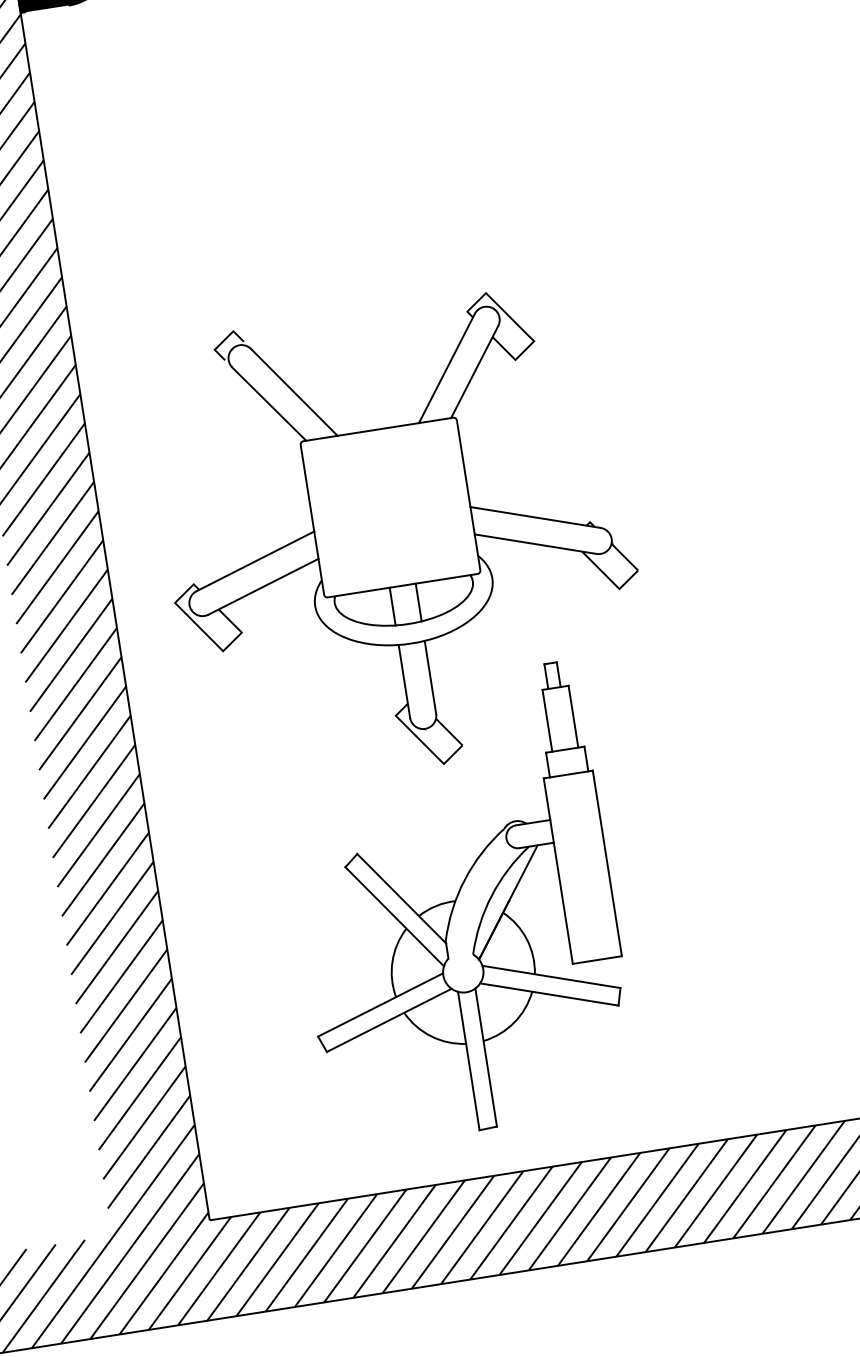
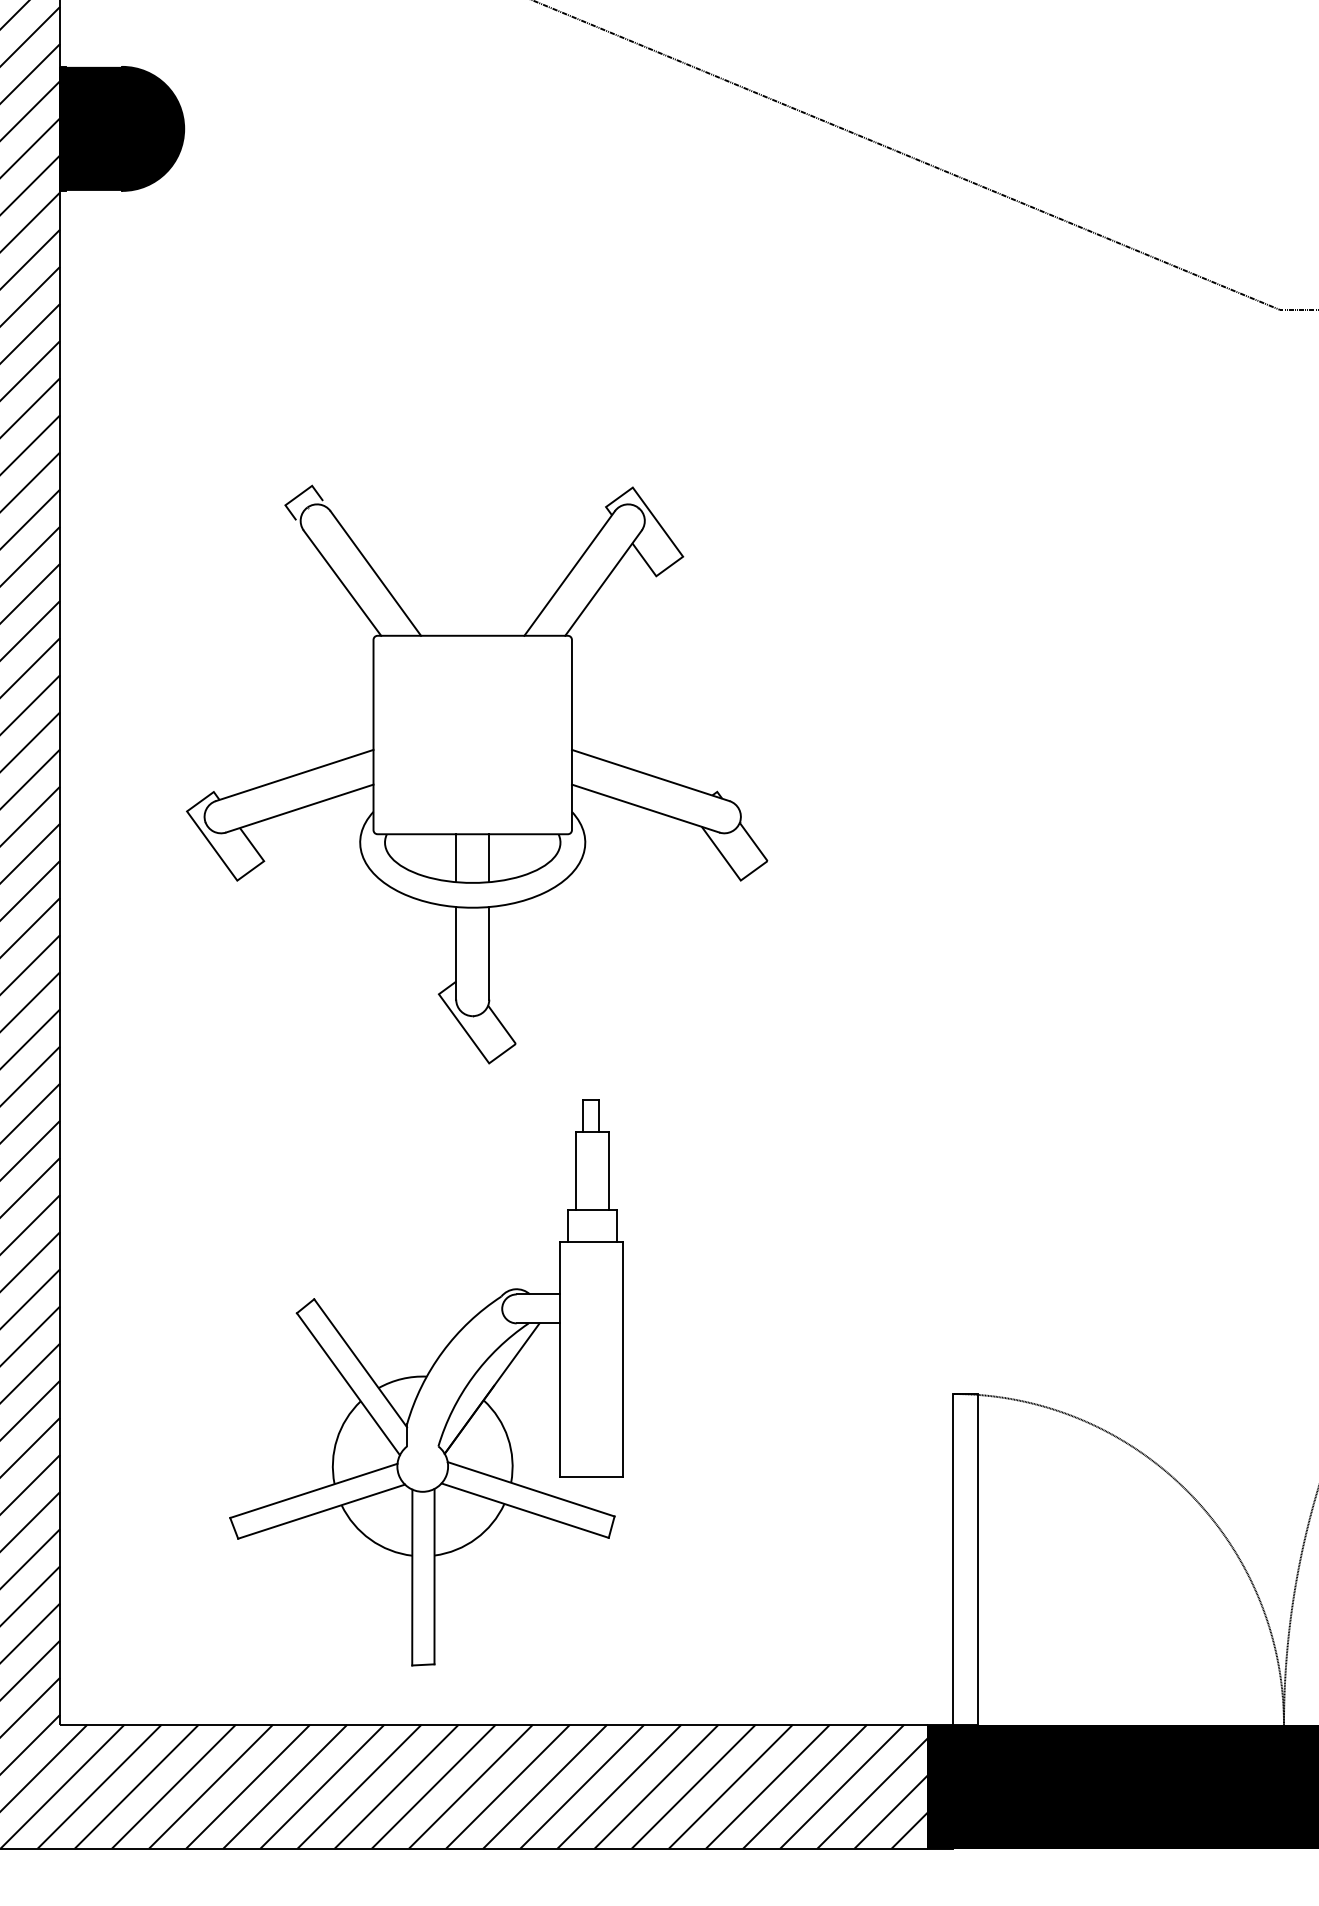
part: (399, 538) -> (477, 774), moved

